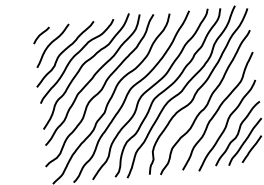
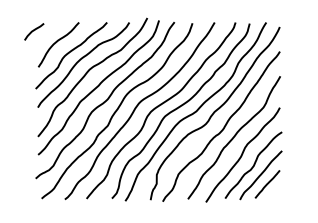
curve: (41, 35) -> (34, 31), moved

